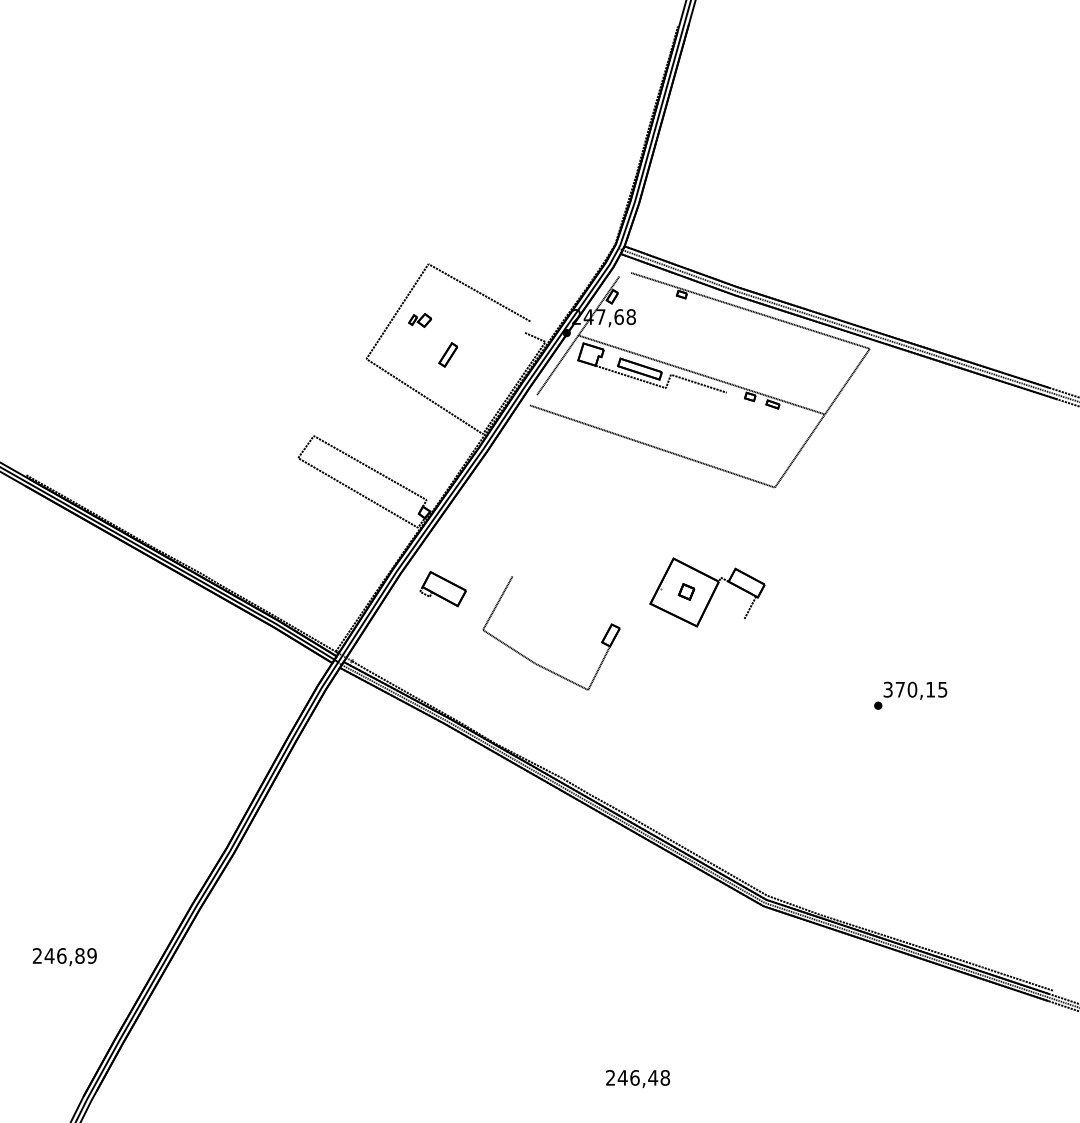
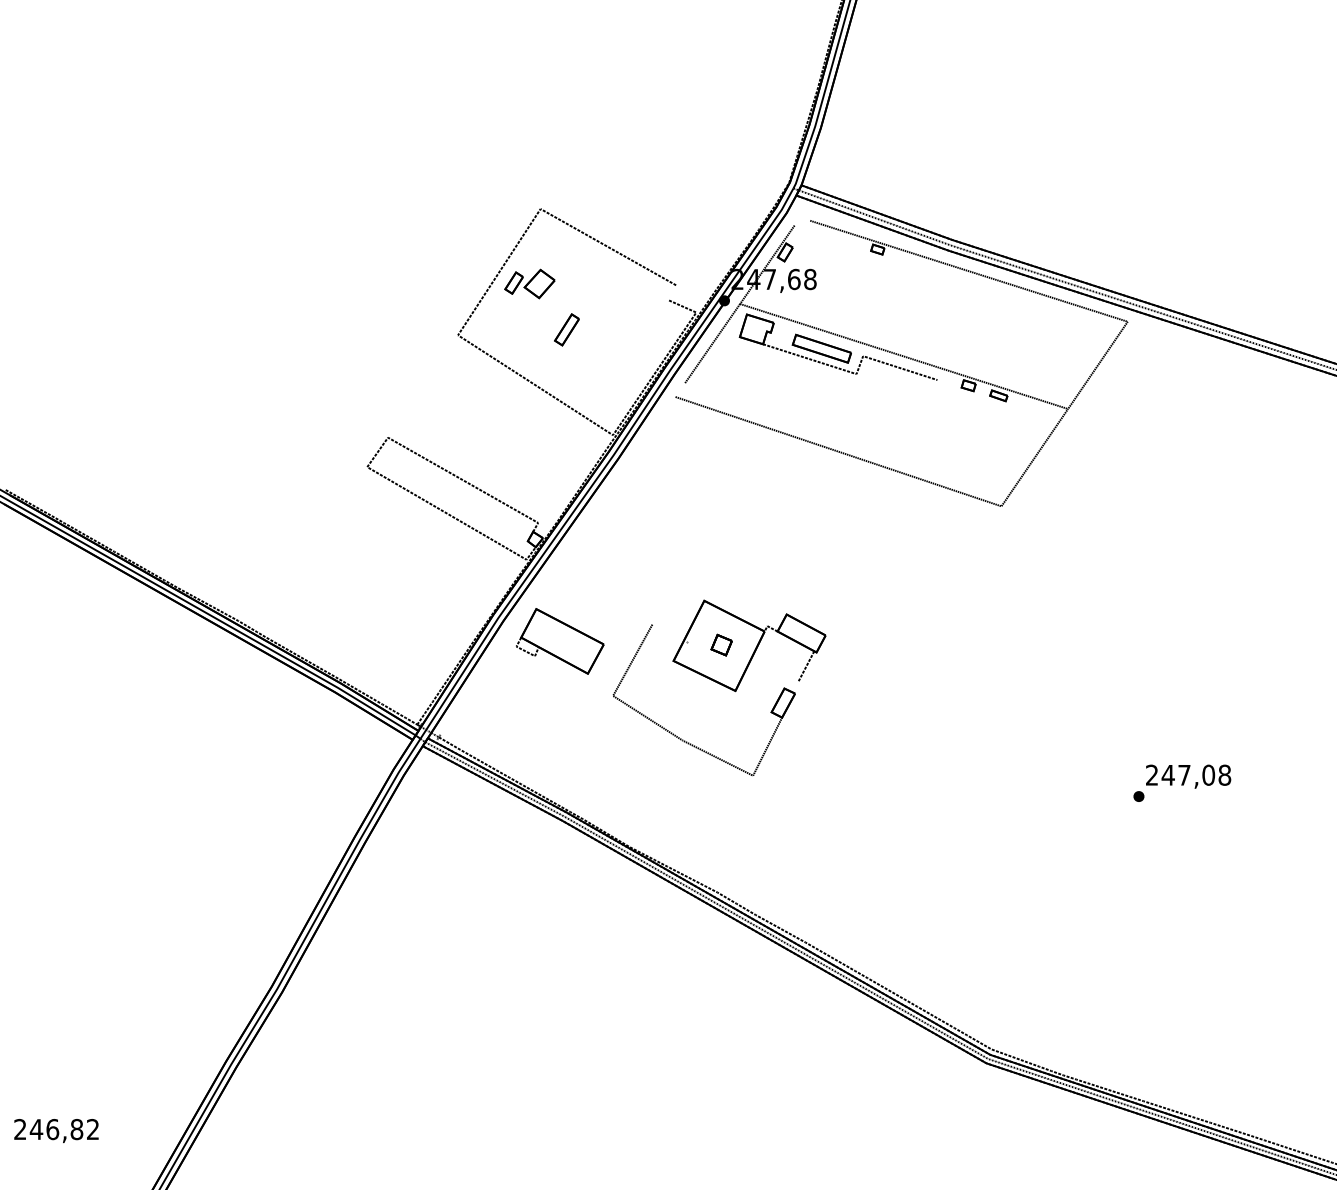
part: (419, 320) -> (528, 284), size x1.67
part: (442, 588) -> (559, 640), size x1.43
part: (707, 592) -> (749, 645), moved
text: (915, 689) -> (1188, 774), 370,15 -> 247,08
text: (91, 955) -> (92, 1128), 246,89 -> 246,82

